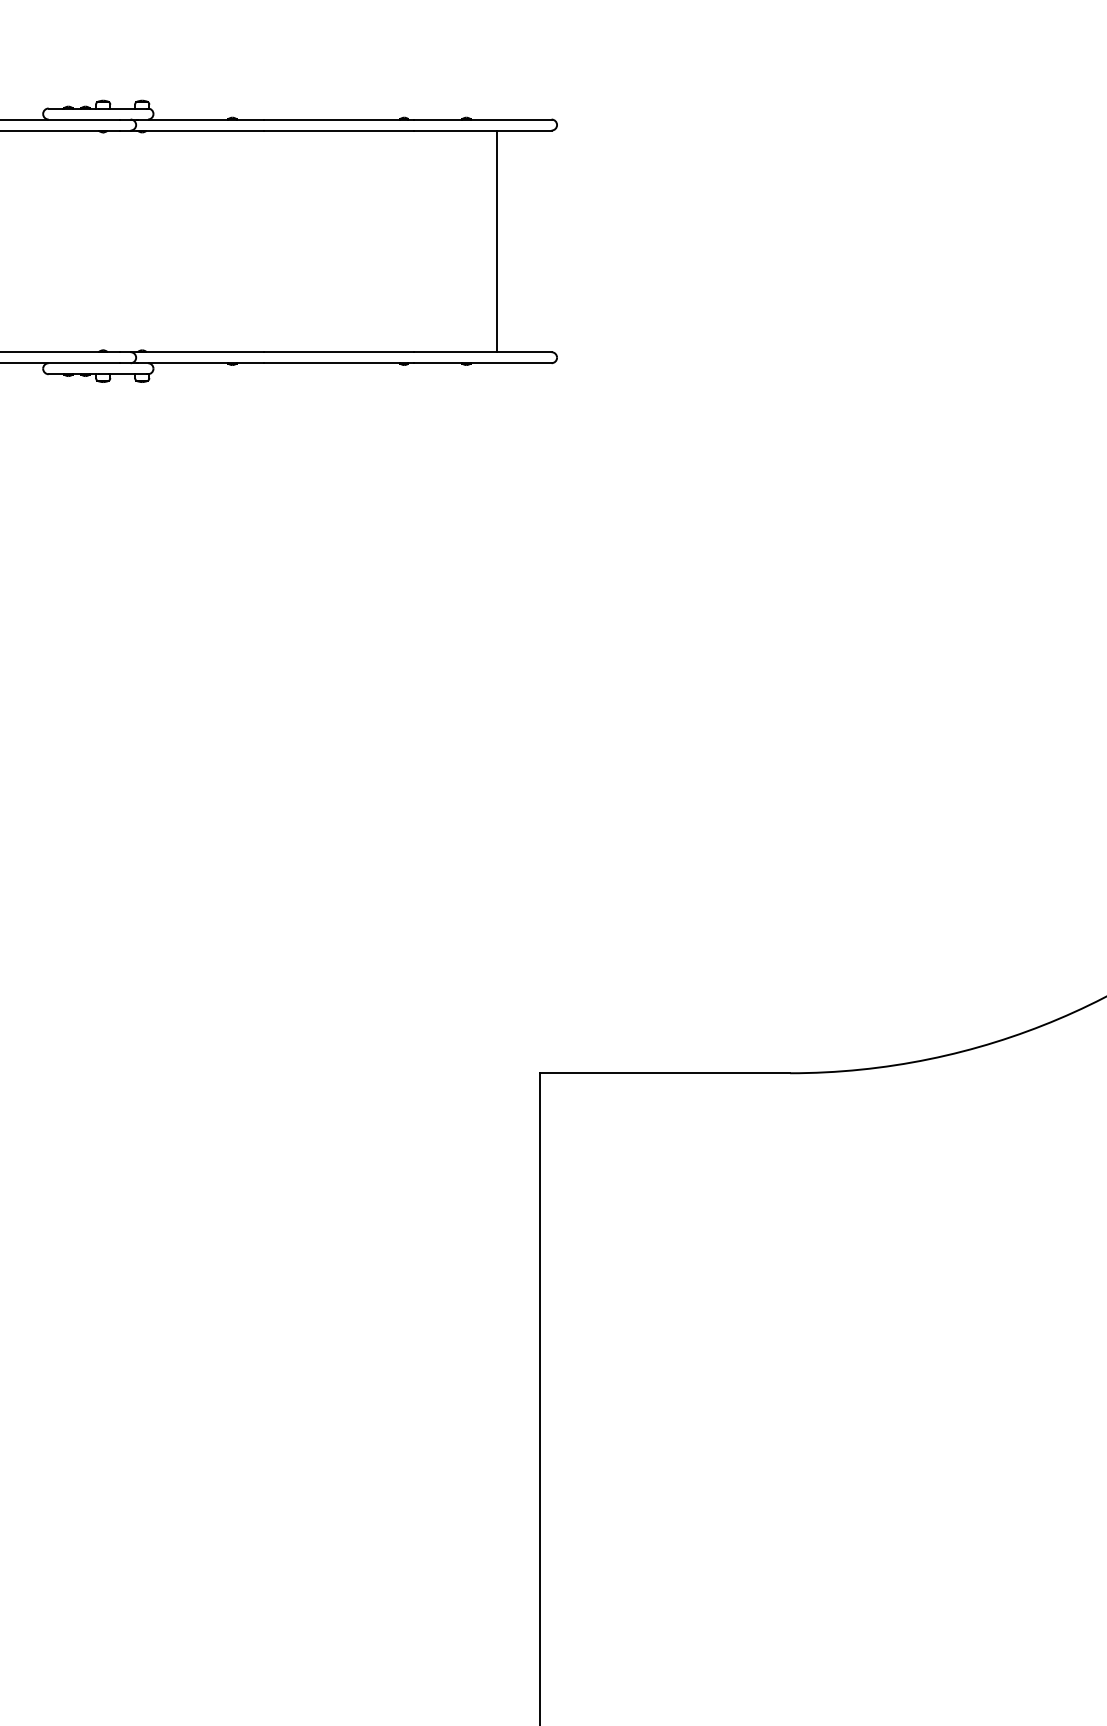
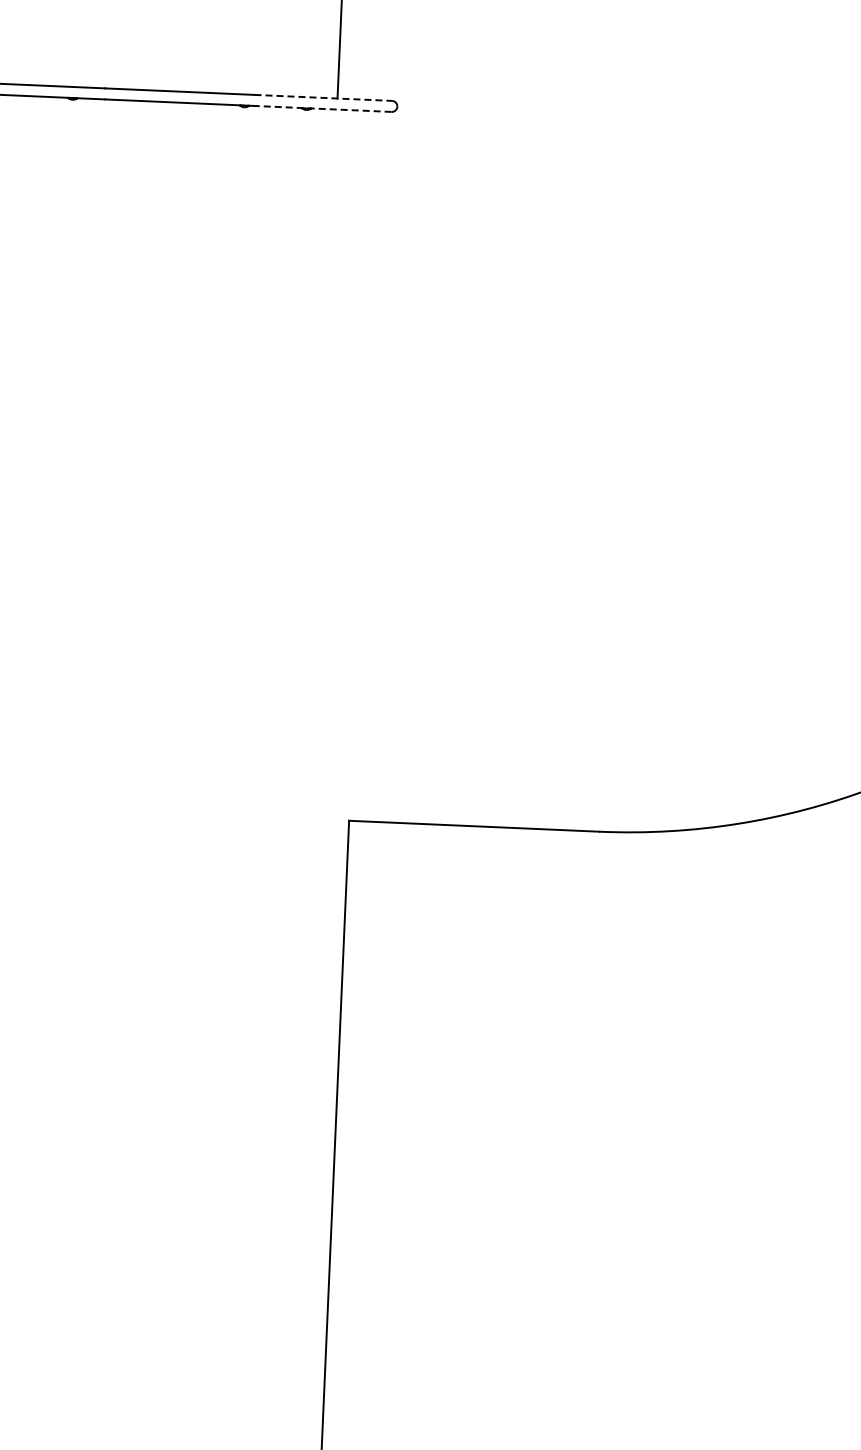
line: (482, 352) -> (323, 98), solid -> dashed
line: (482, 363) -> (322, 109), solid -> dashed

